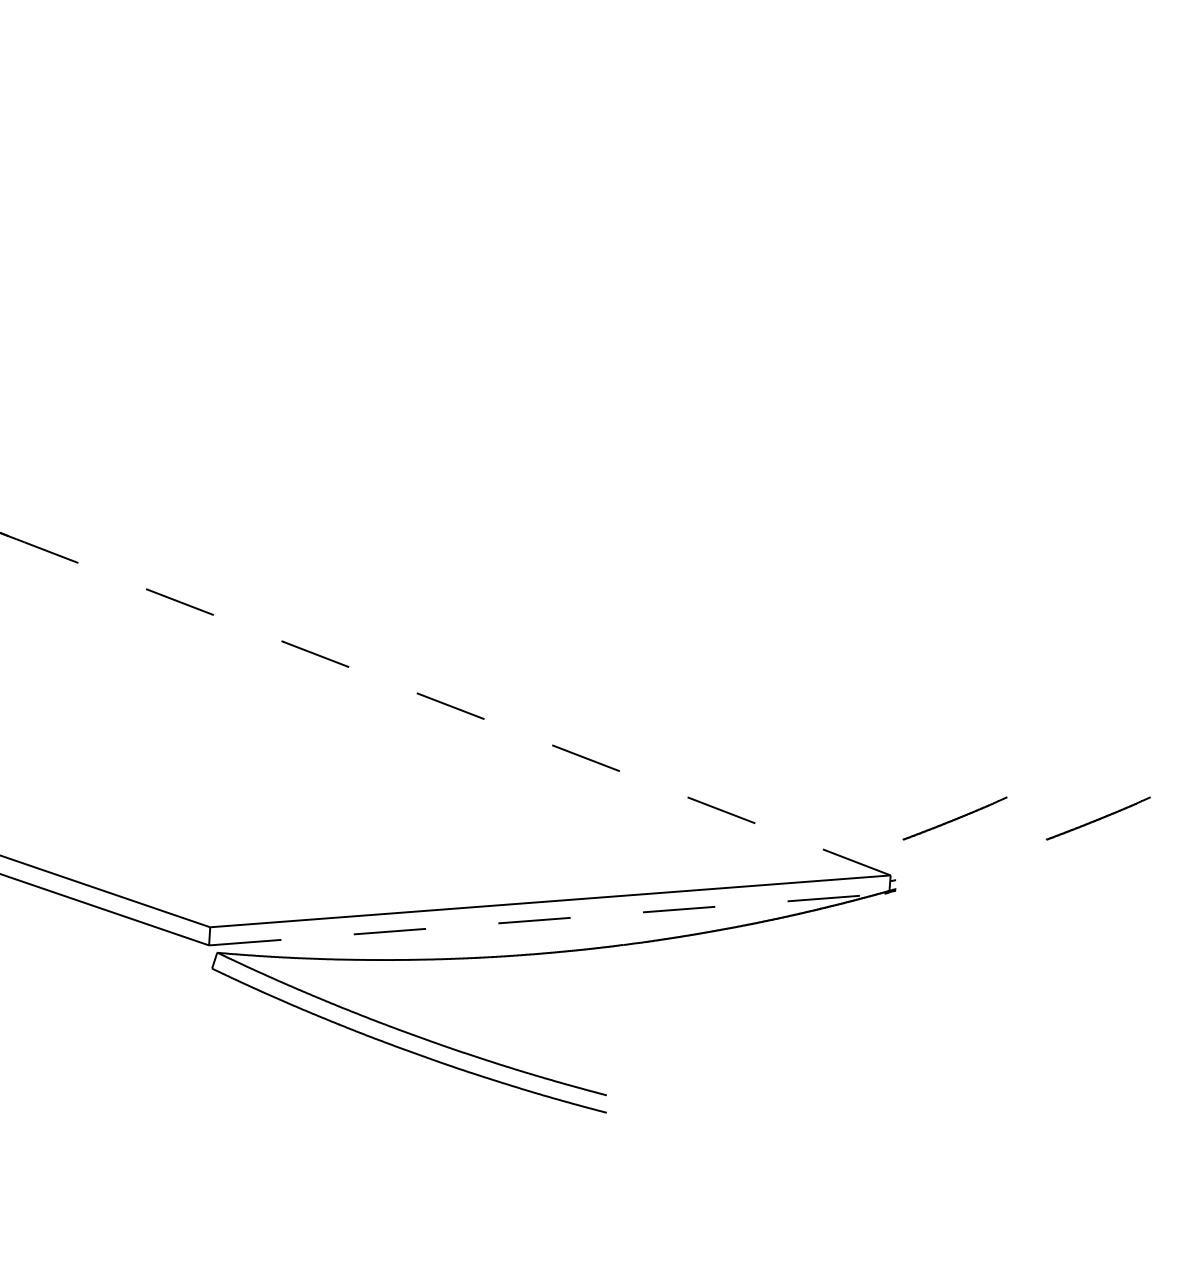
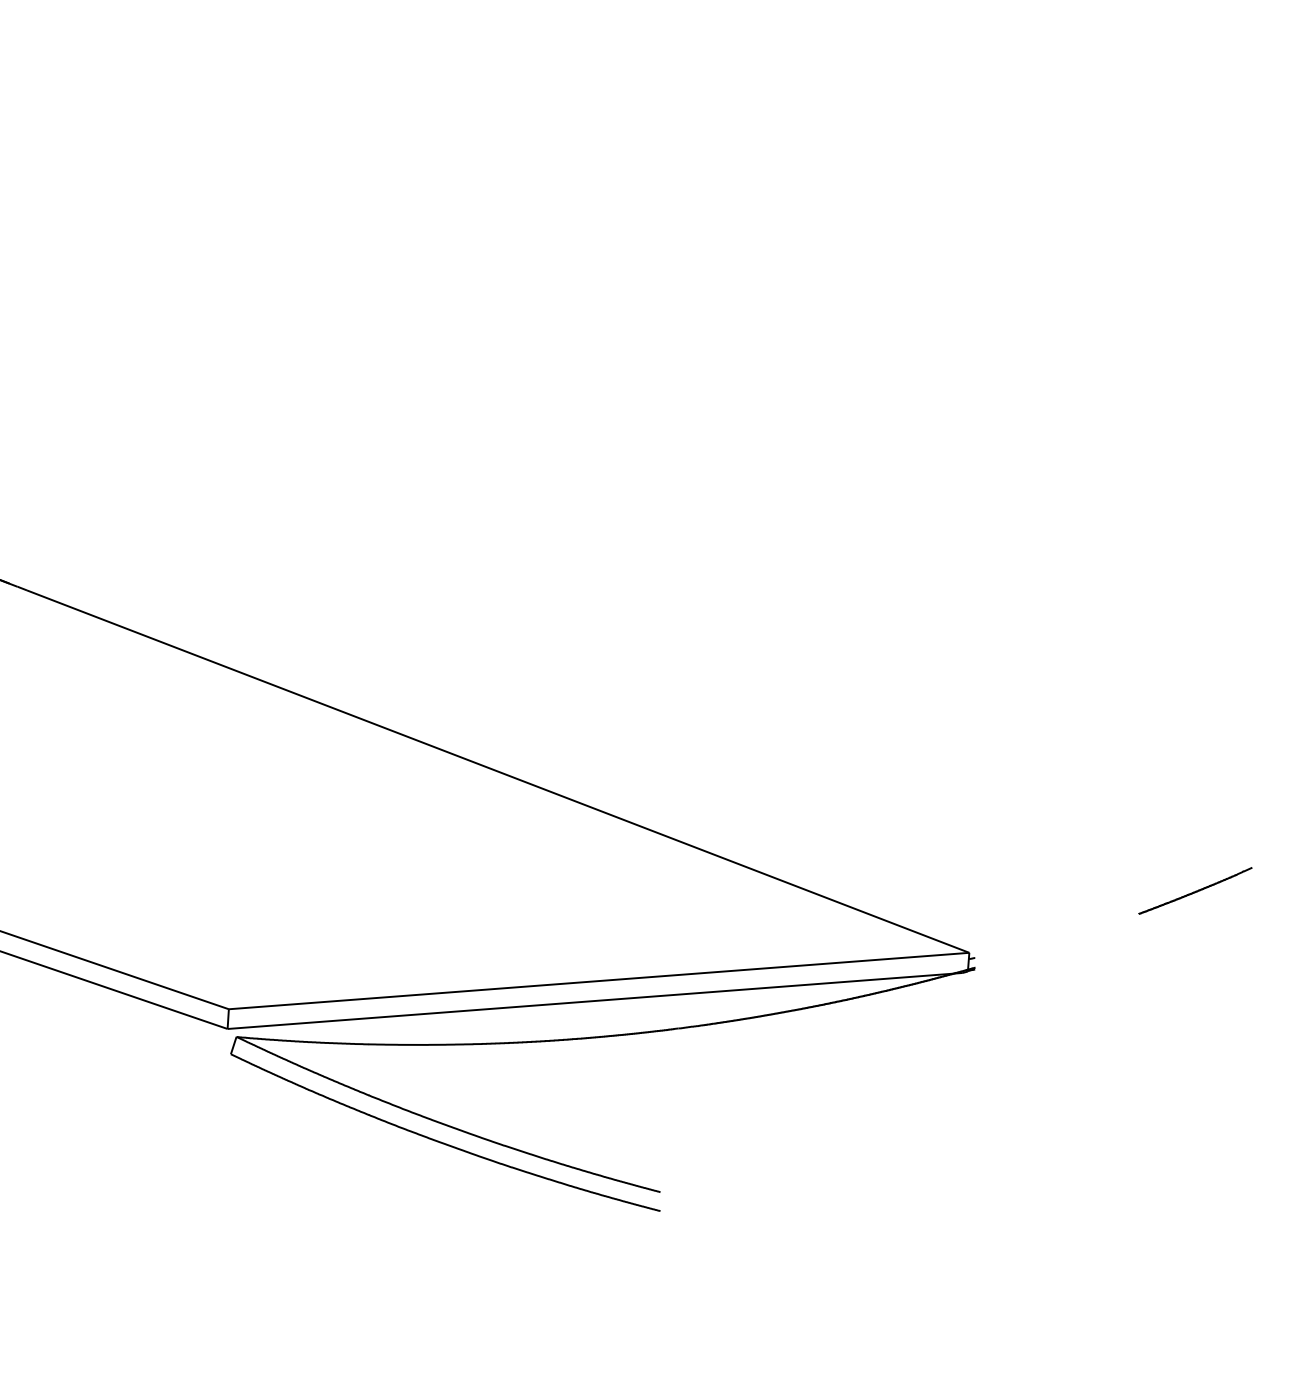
line: (458, 708) -> (498, 771), dashed -> solid
line: (955, 818) -> (1039, 890), removed
line: (547, 919) -> (595, 1000), dashed -> solid

